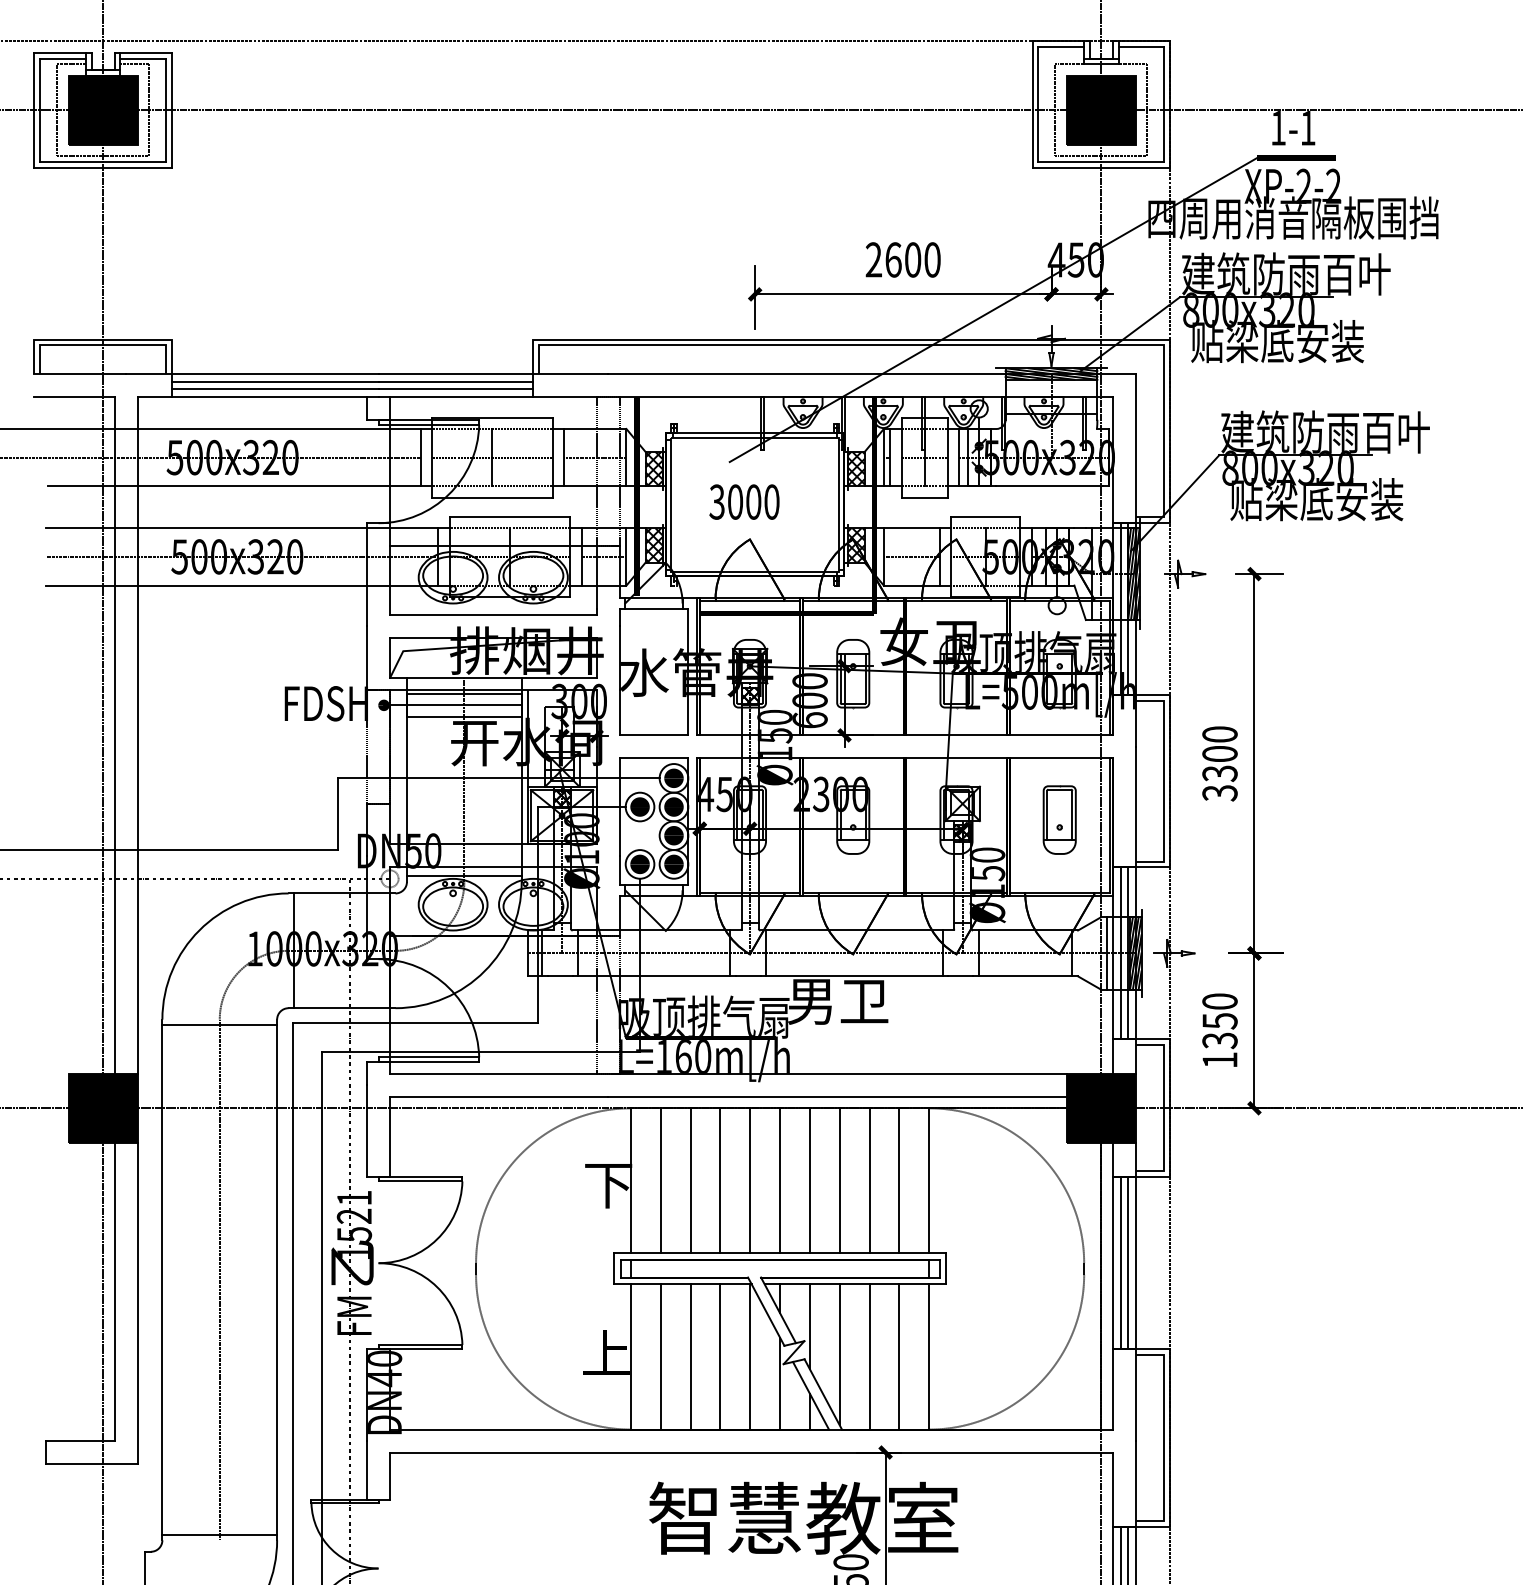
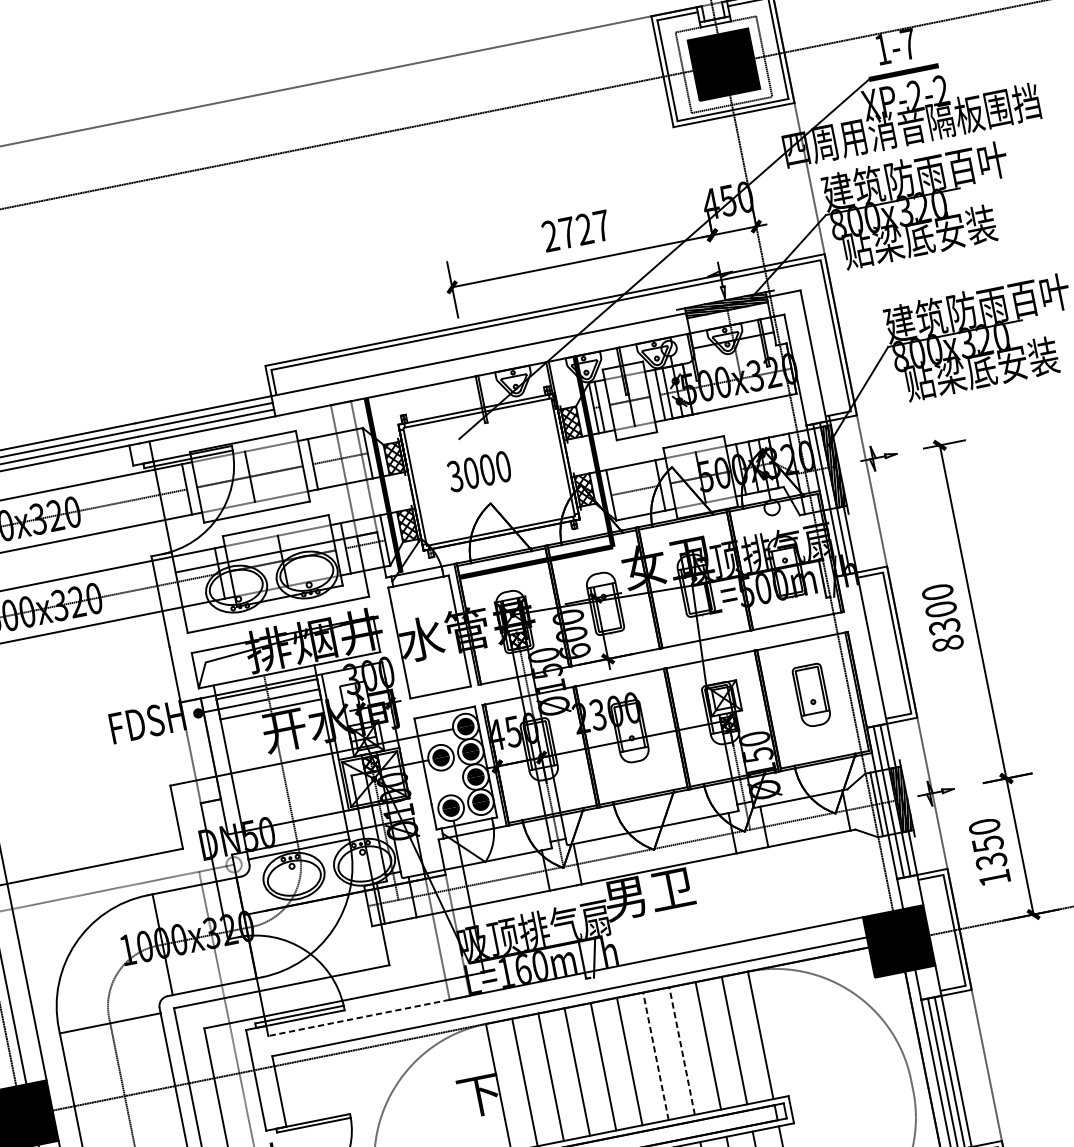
text: (1307, 128) -> (908, 44), 1-1 -> 1-7
text: (912, 259) -> (584, 229), 2600 -> 2727
text: (1219, 793) -> (947, 644), 3300 -> 8300
line: (492, 1073) -> (358, 1017), solid -> dashed
line: (809, 1180) -> (655, 1056), solid -> dashed
line: (839, 1180) -> (681, 1050), solid -> dashed

